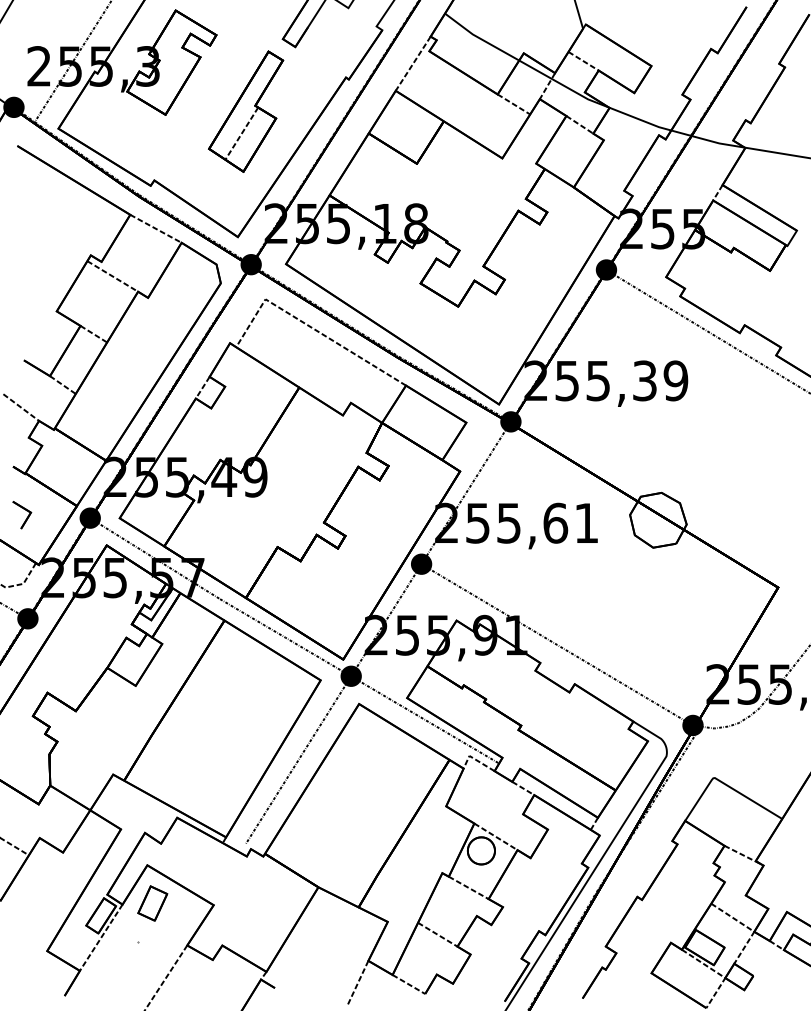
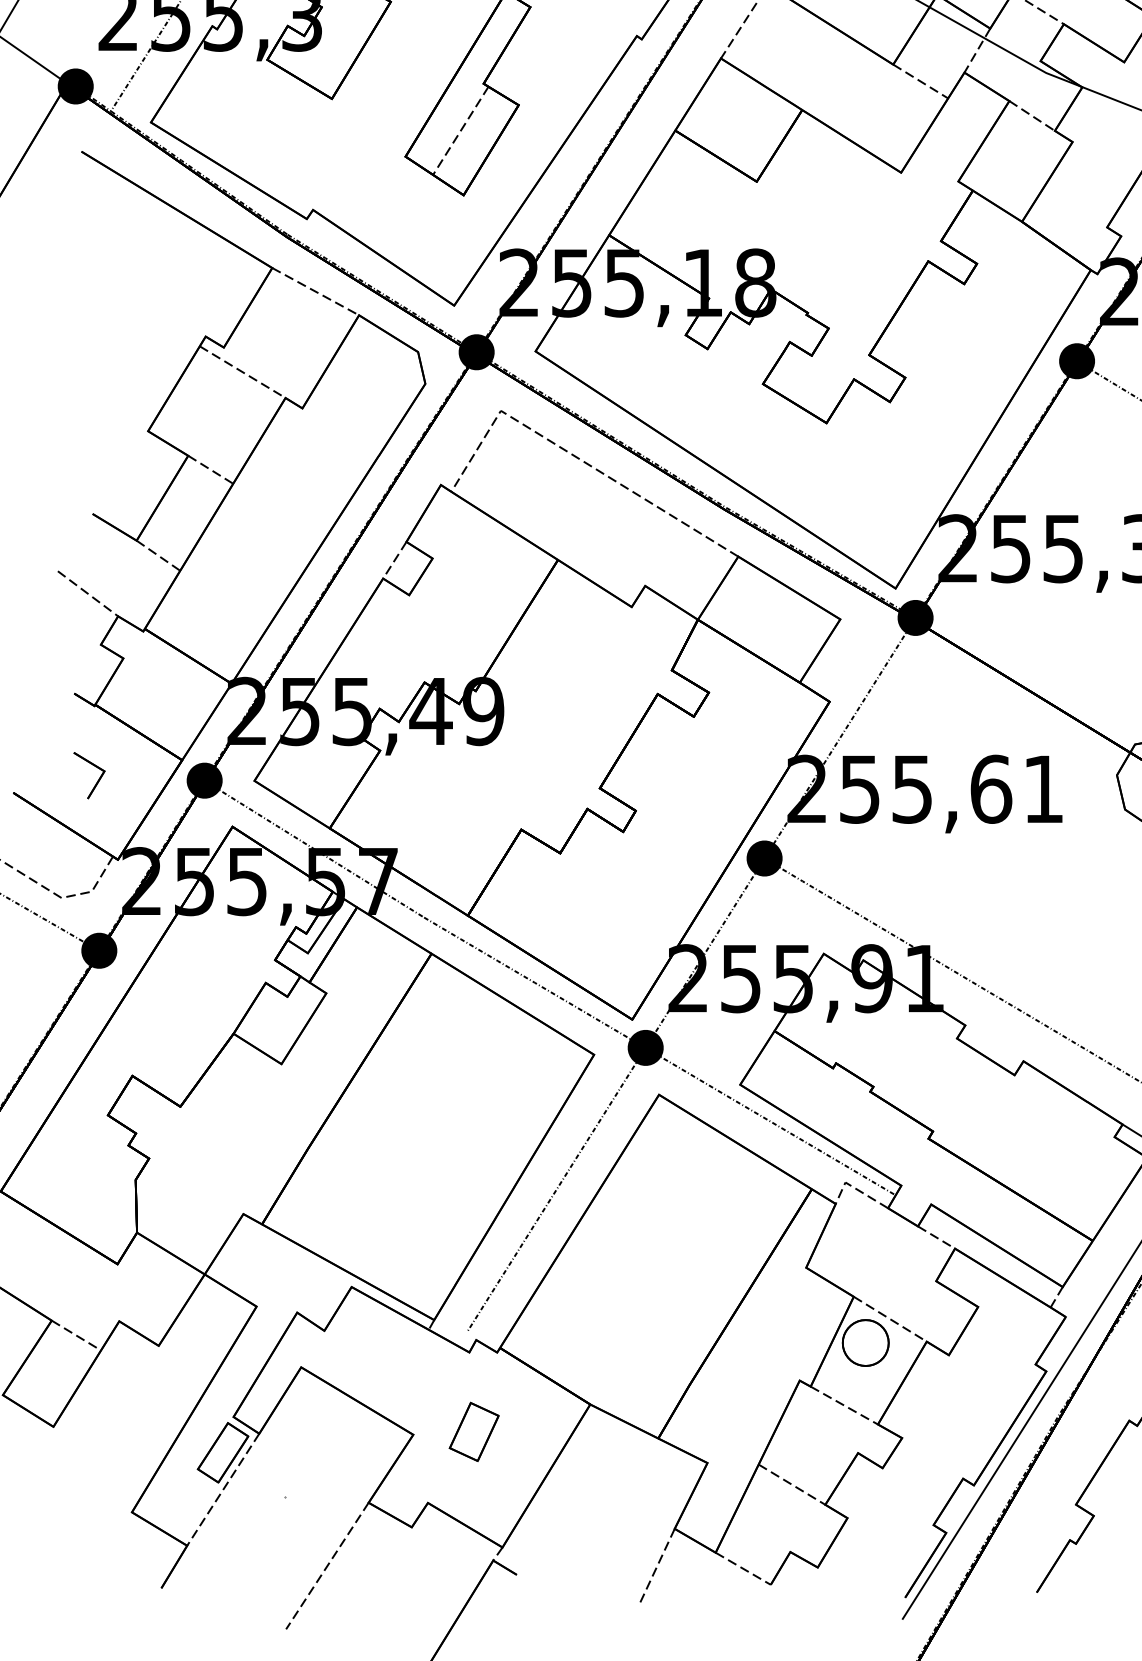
part: (152, 903) -> (473, 1431), moved

